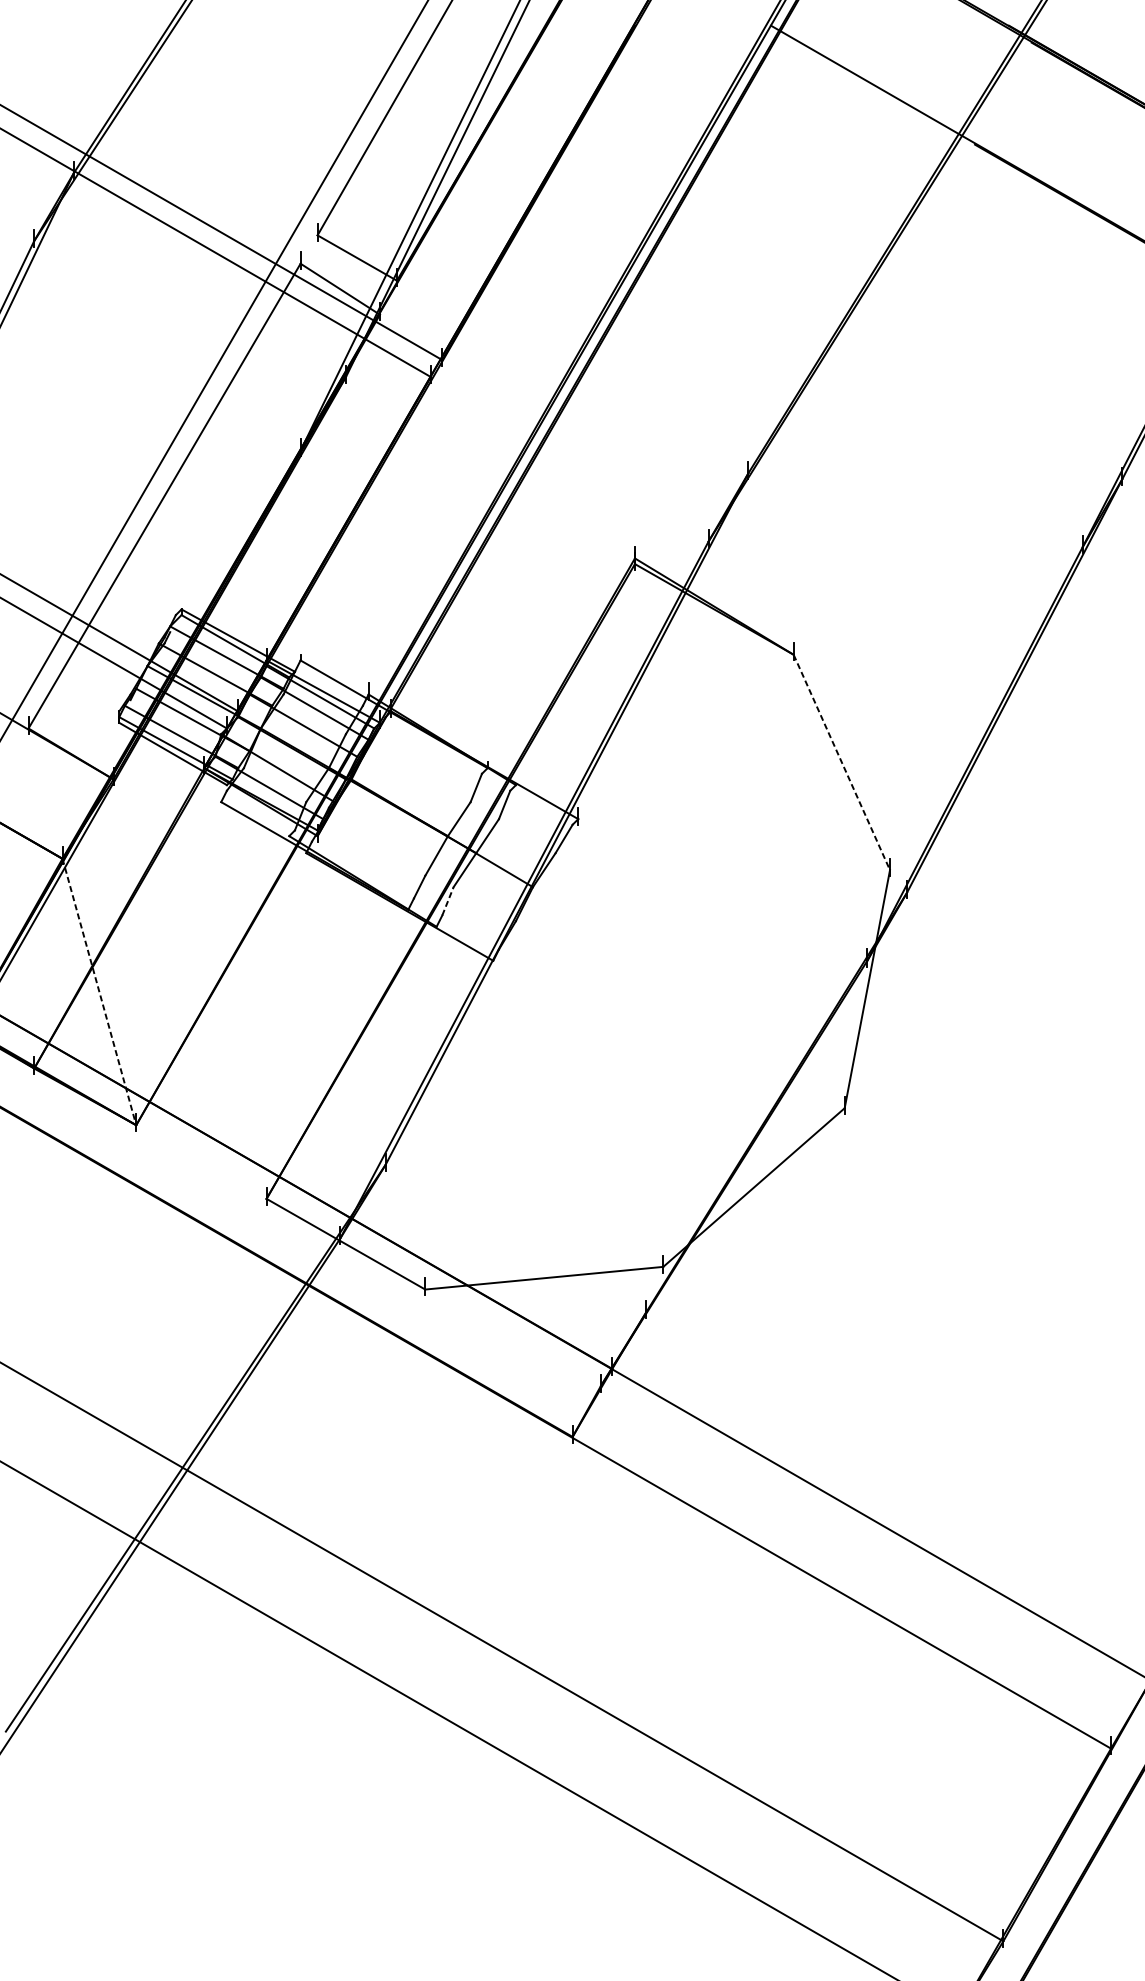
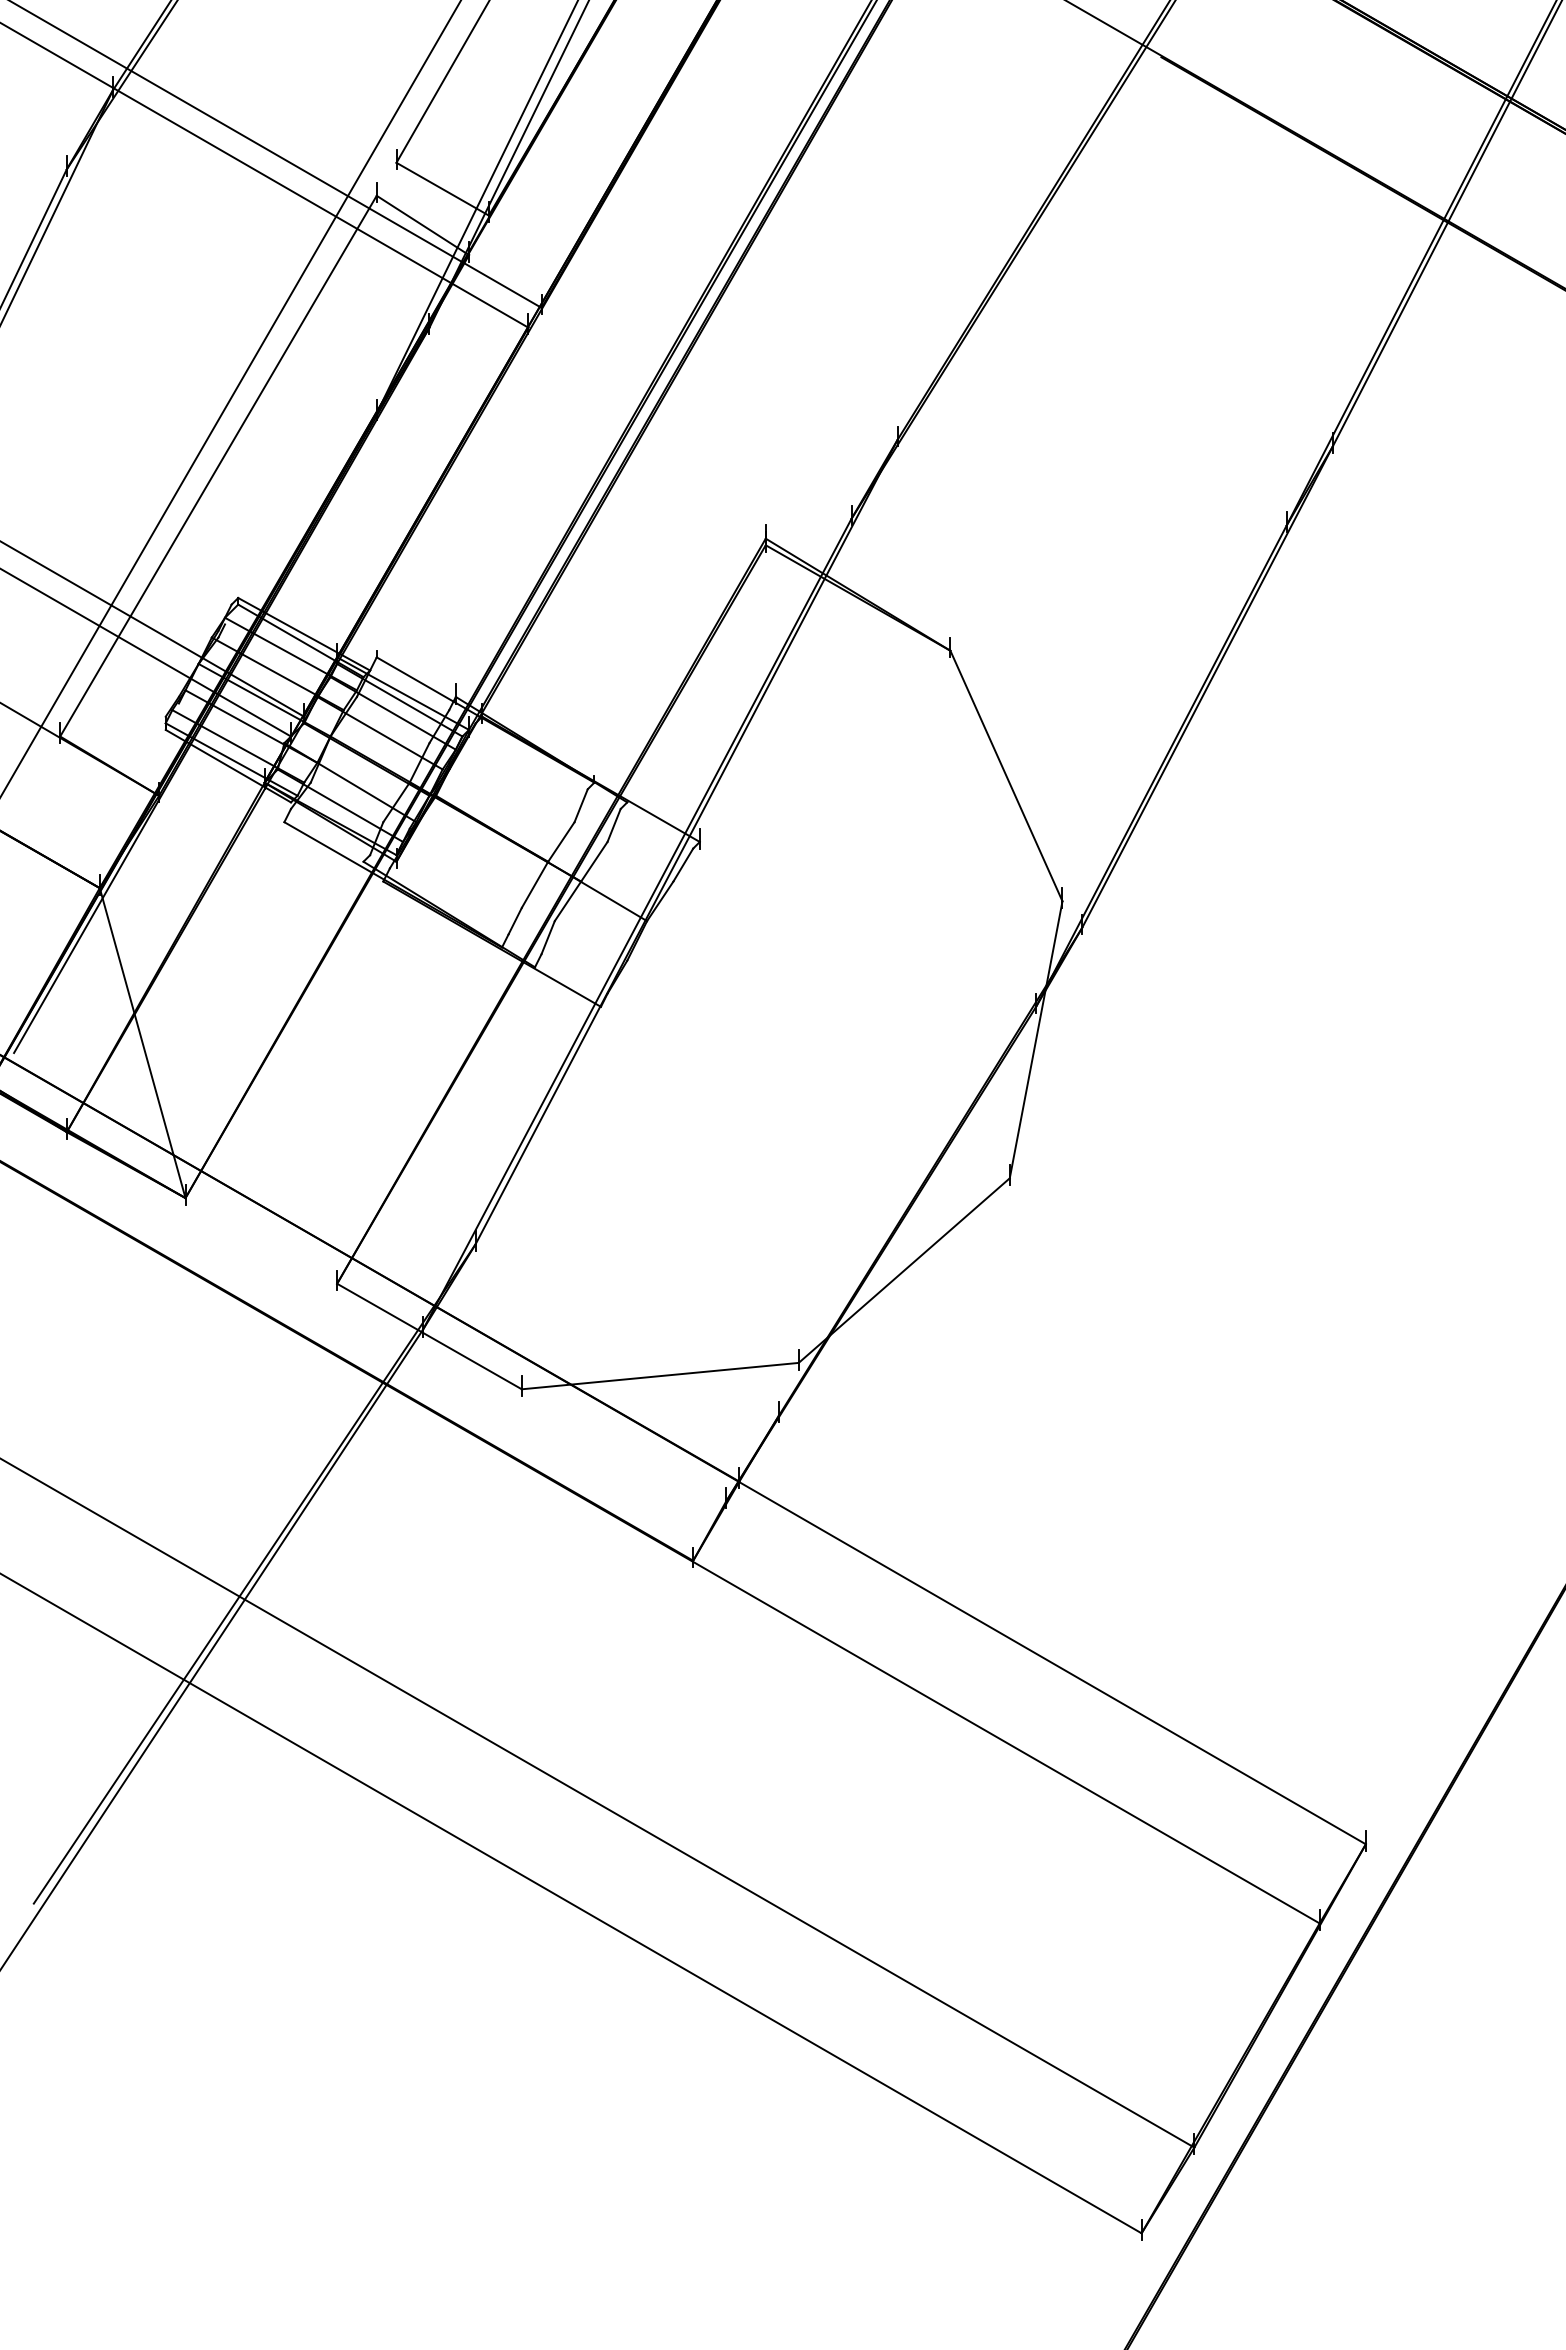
line: (841, 762) -> (1006, 776), dashed -> solid
line: (448, 901) -> (548, 937), dashed -> solid
line: (99, 992) -> (142, 1043), dashed -> solid

